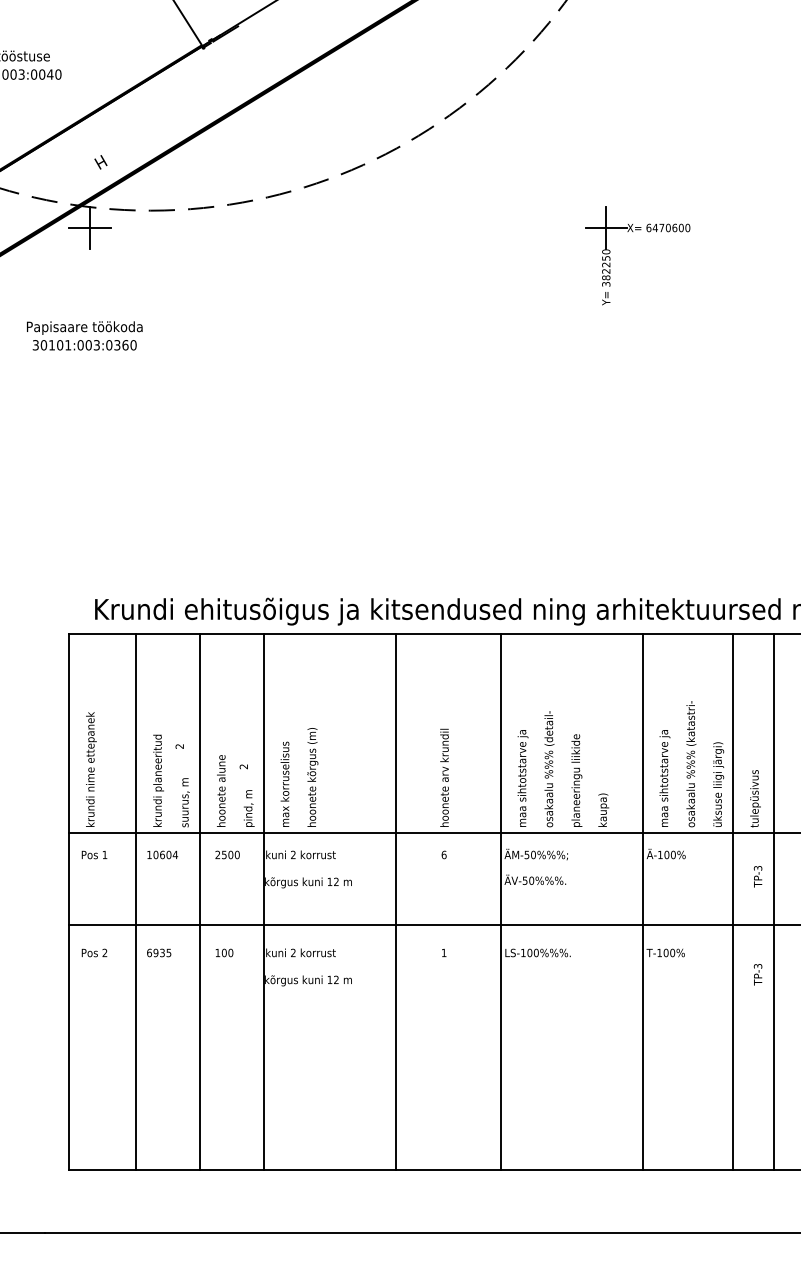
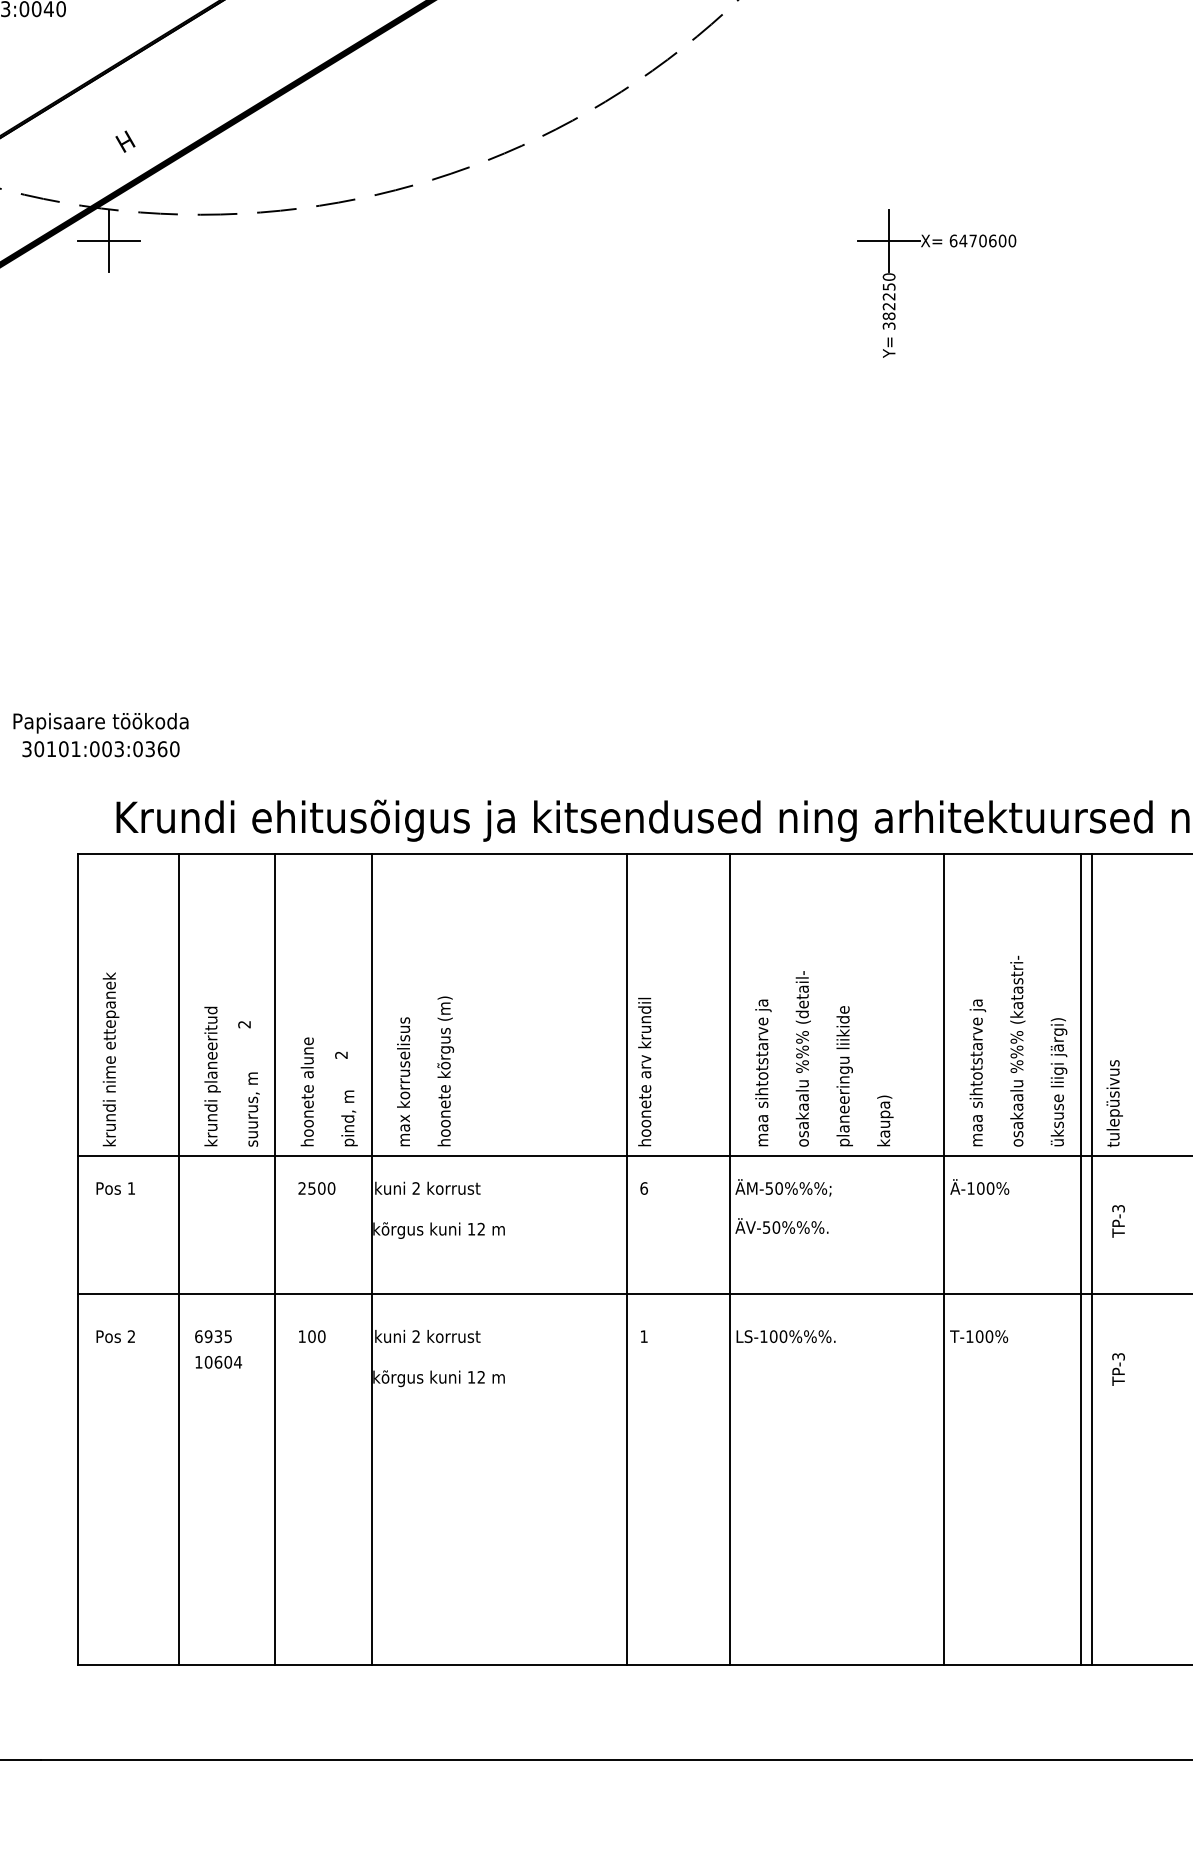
text: (84, 335) -> (100, 734), moved
text: (162, 854) -> (218, 1361), moved
line: (395, 901) -> (626, 1258), moved
line: (773, 901) -> (1092, 1258), moved

